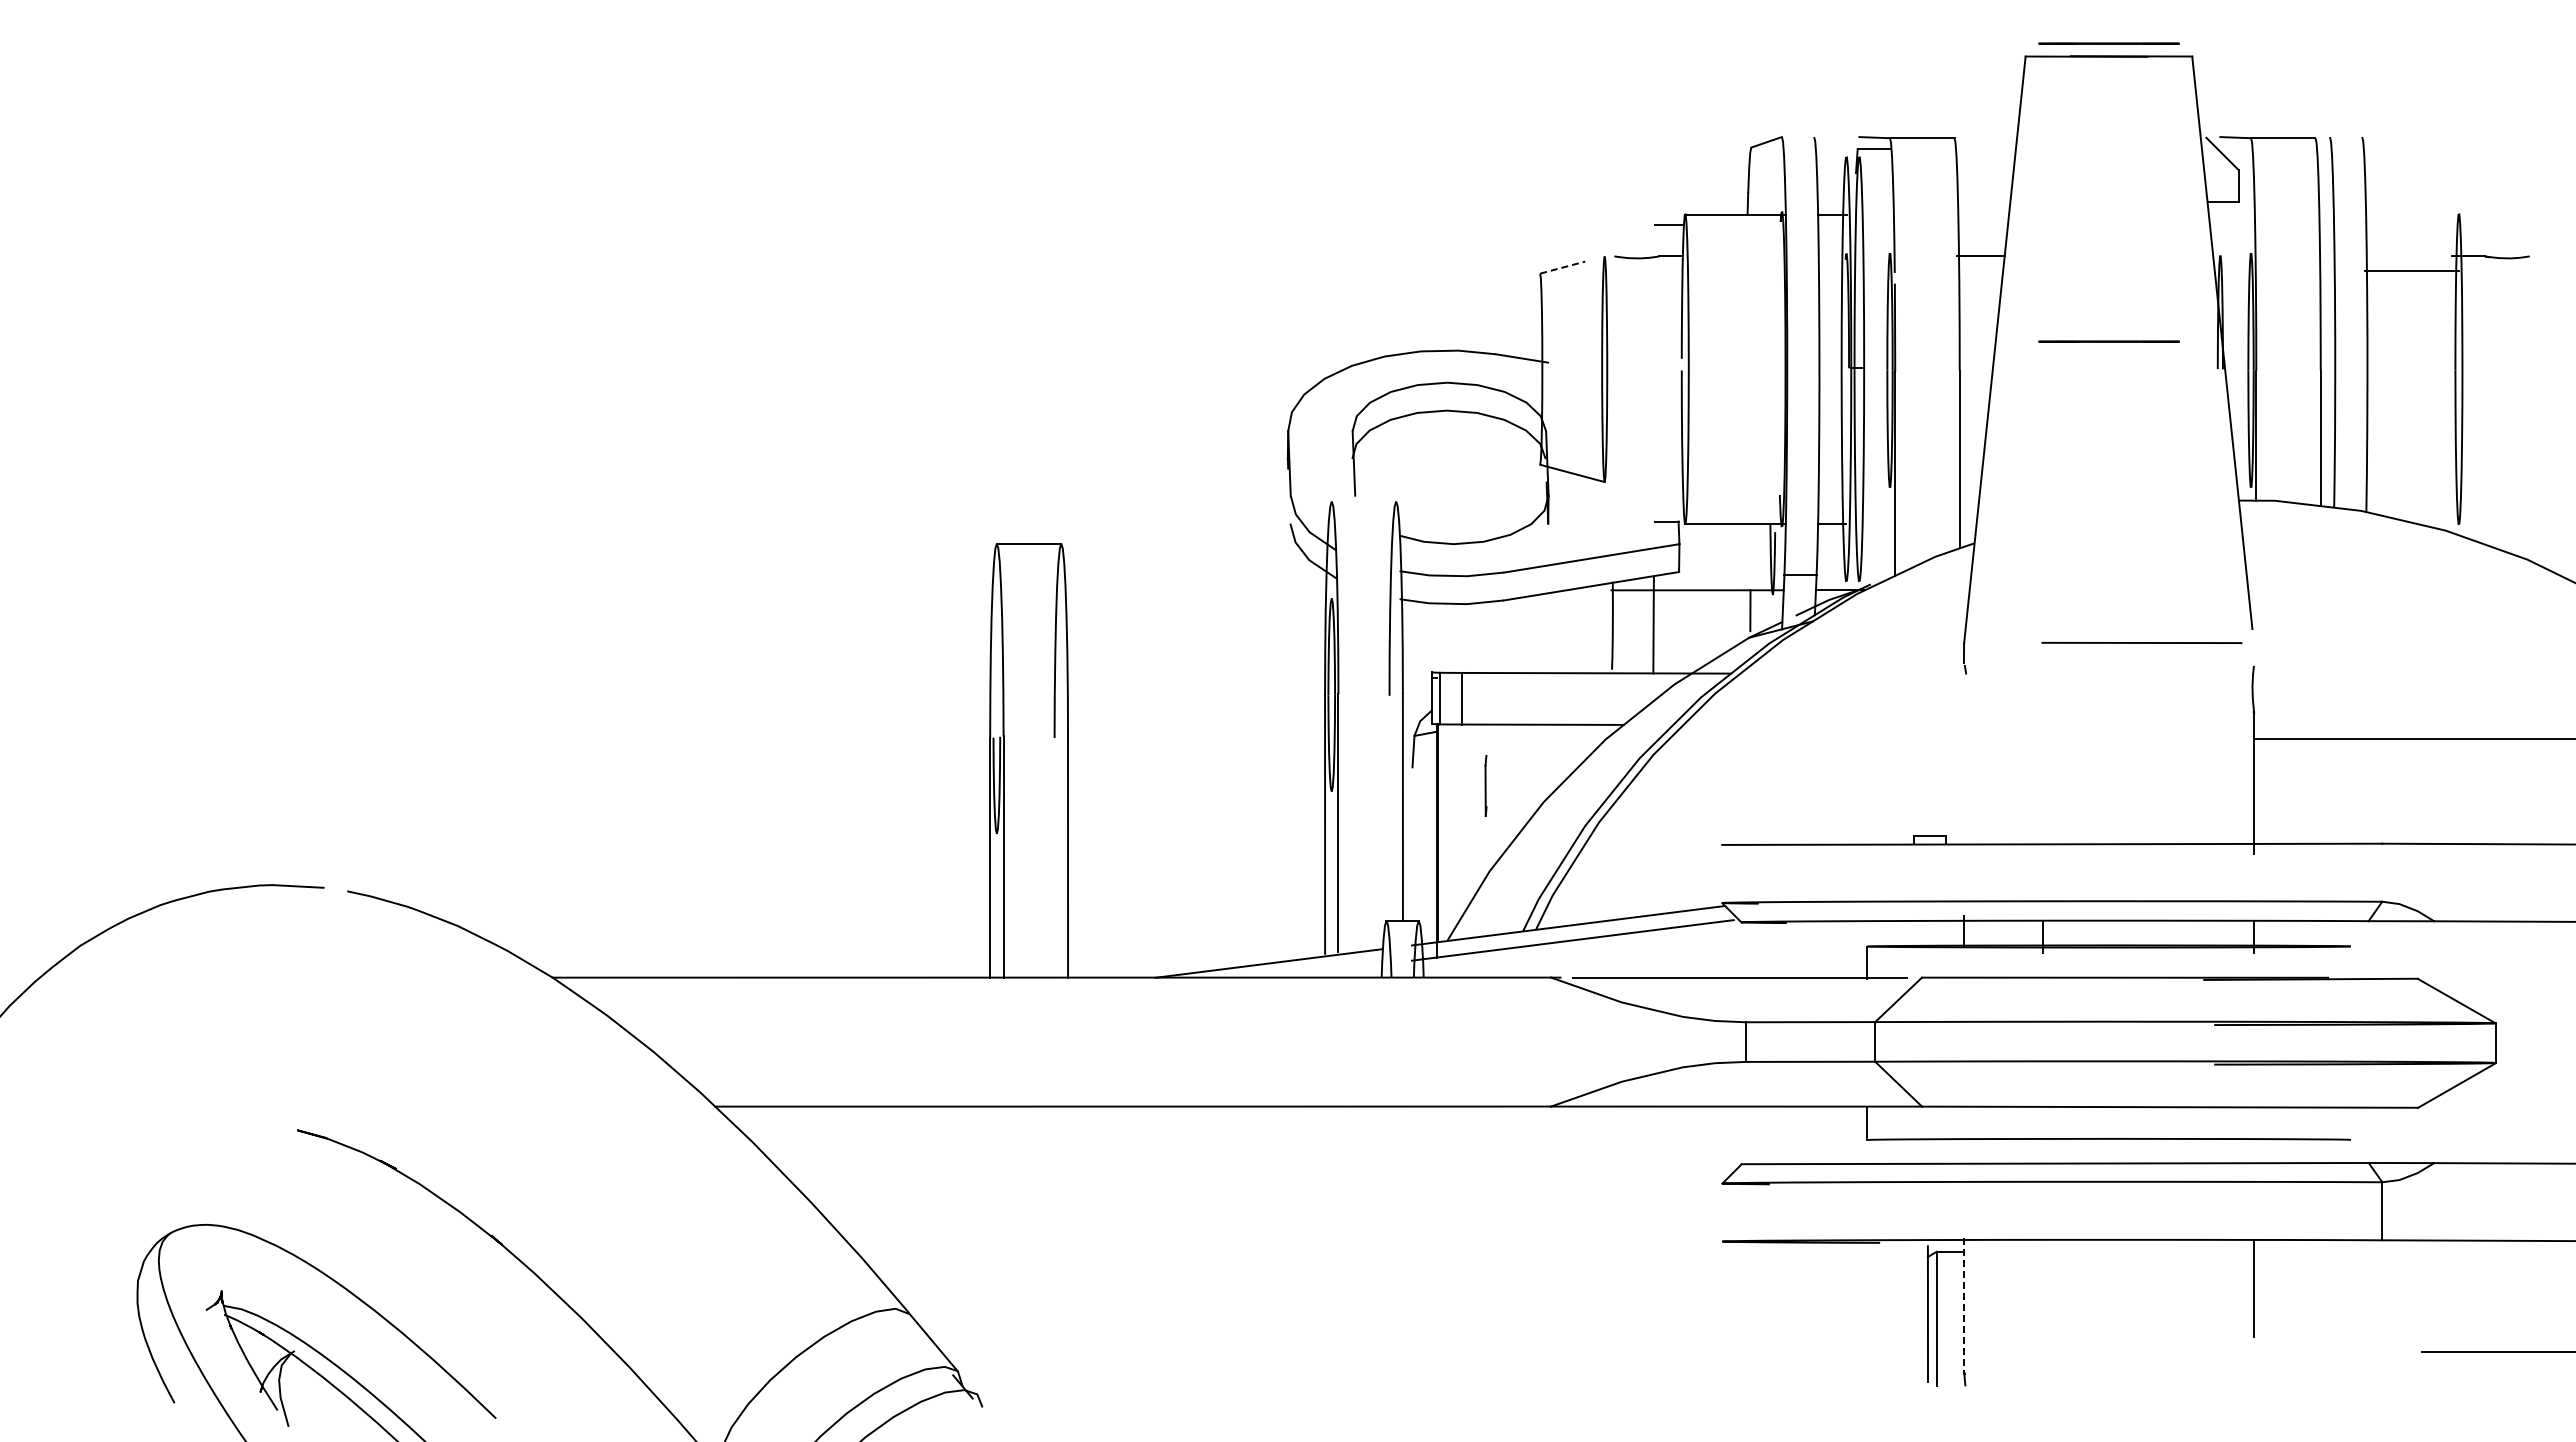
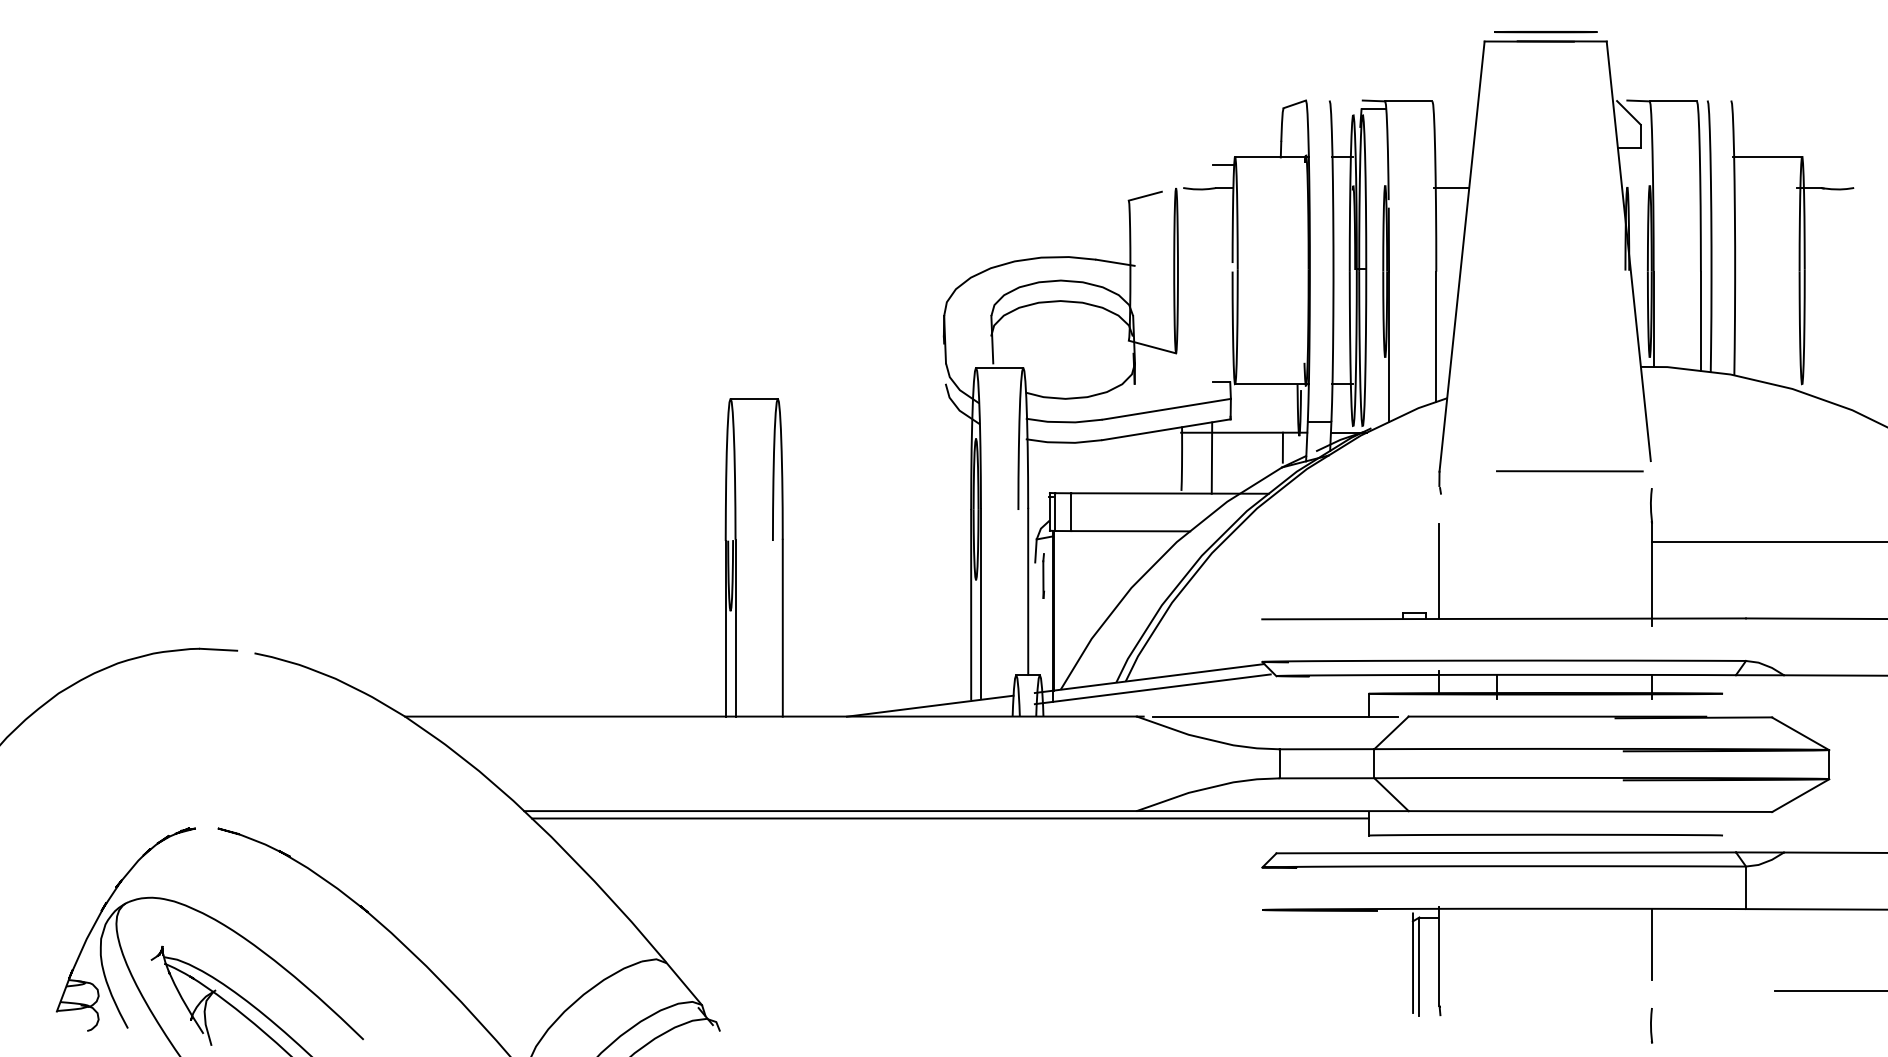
line: (1563, 267) -> (1145, 196), dashed -> solid
line: (2412, 270) -> (1768, 157), moved
line: (2108, 341) -> (1545, 250), removed
line: (1363, 501) -> (999, 367), added
line: (1964, 778) -> (1439, 570), added
line: (1485, 785) -> (1043, 575), moved
line: (1296, 1116) -> (950, 818), added
part: (138, 1246) -> (101, 913), added
line: (1964, 1305) -> (1439, 956), dashed -> solid
curve: (2253, 1399) -> (1651, 1025), added

